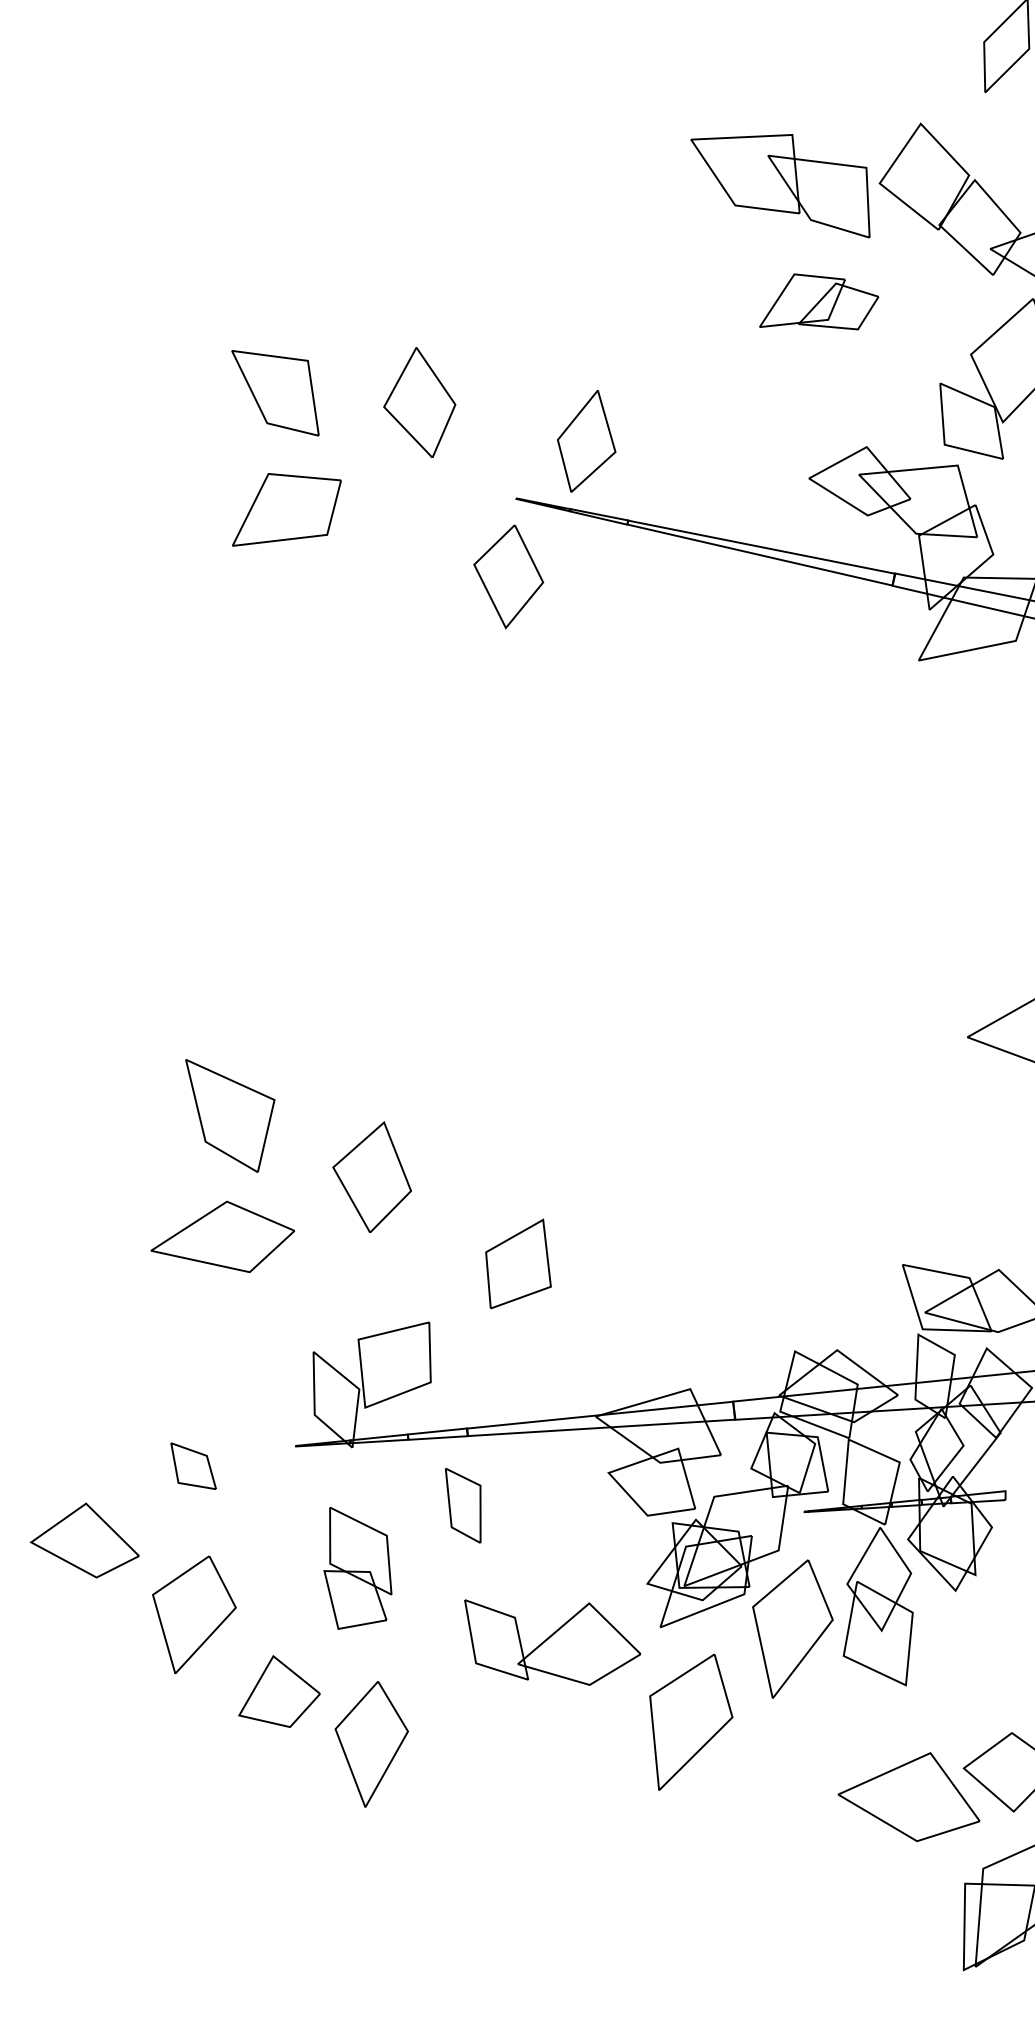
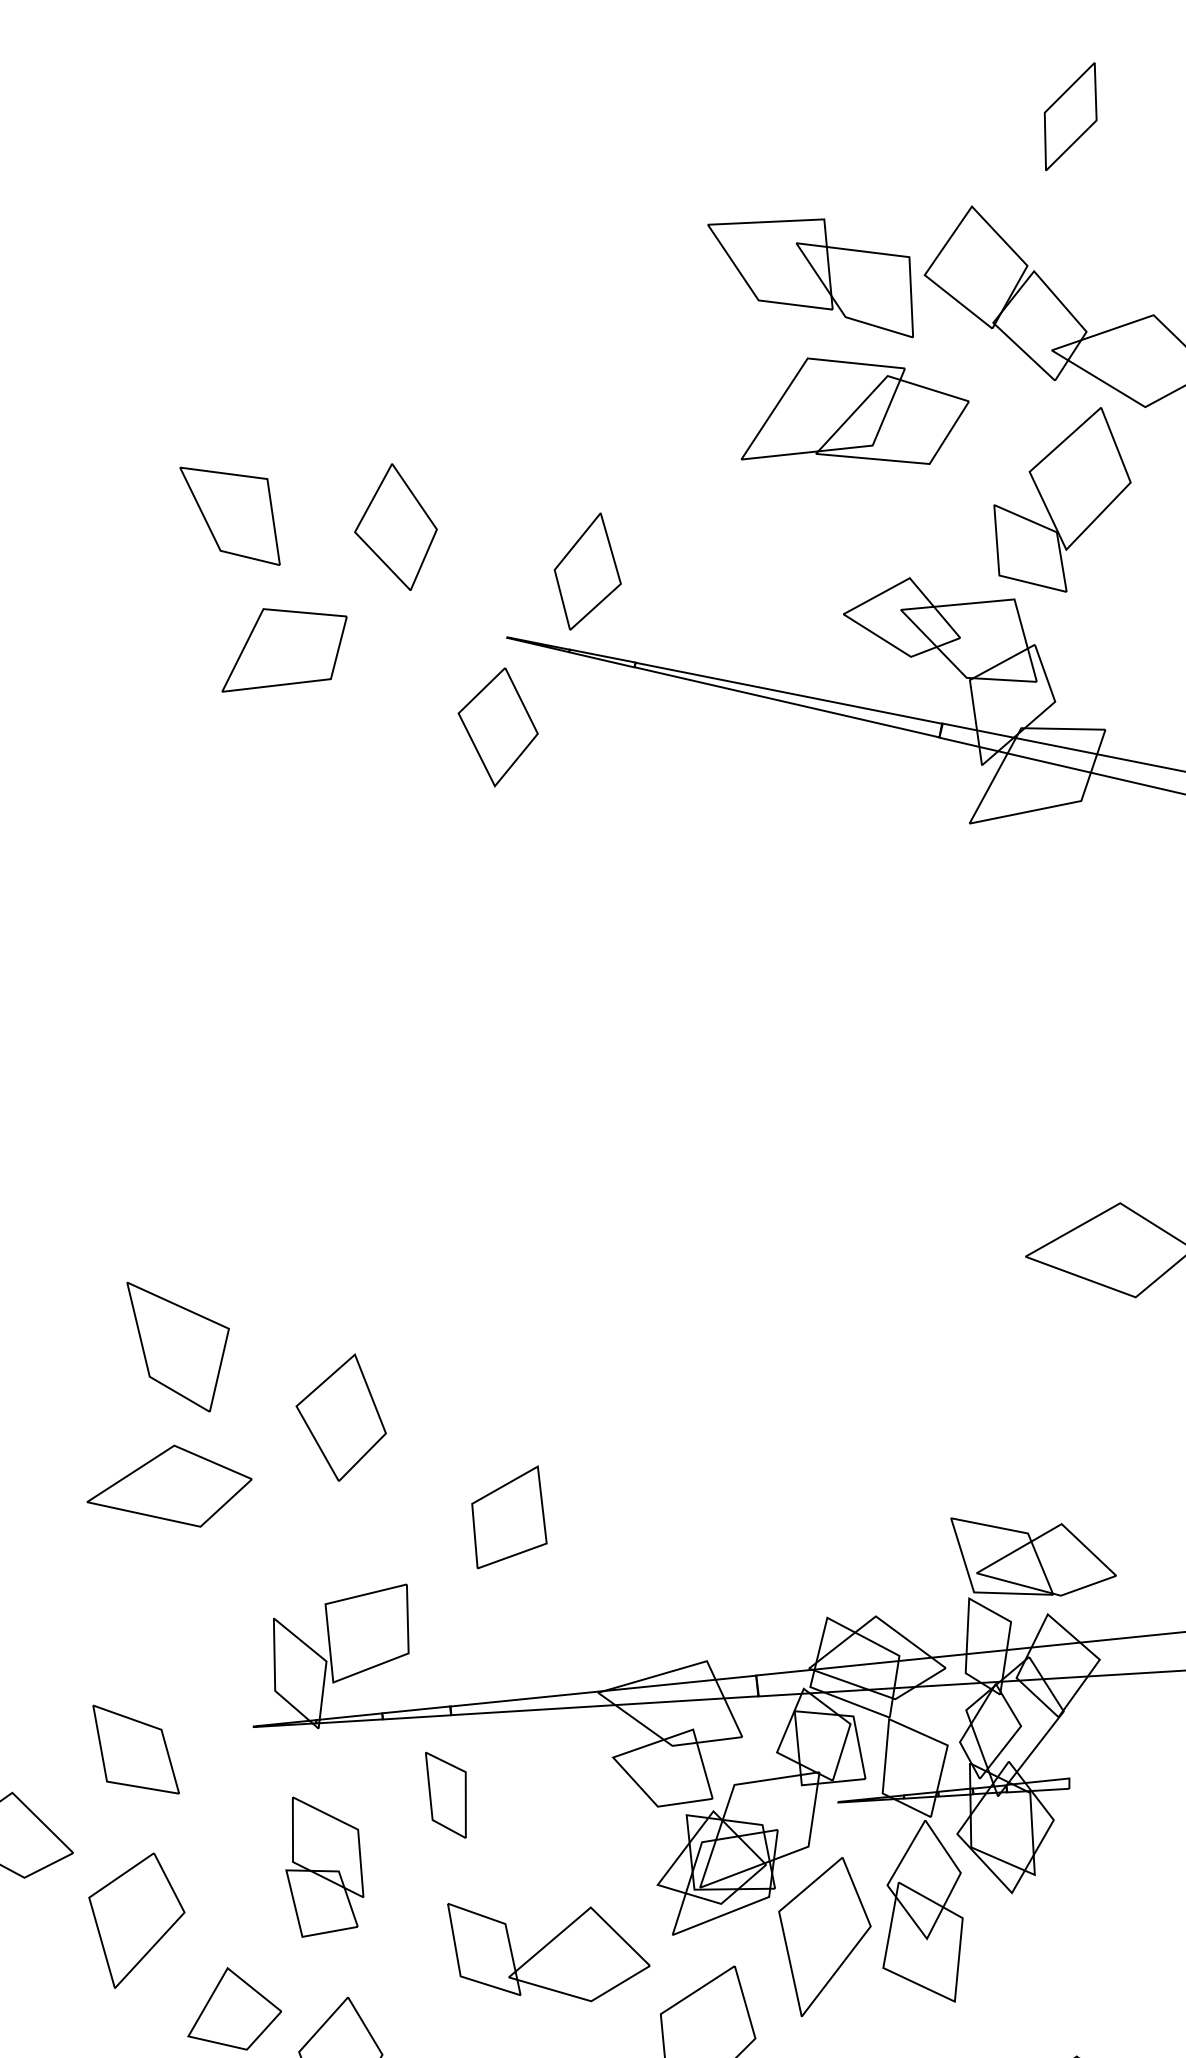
part: (818, 301) -> (854, 410), size x1.67
part: (286, 509) -> (284, 649), moved
part: (193, 1466) -> (135, 1750), size x1.67

